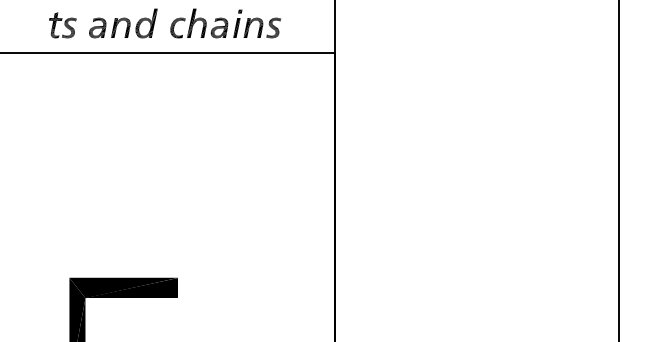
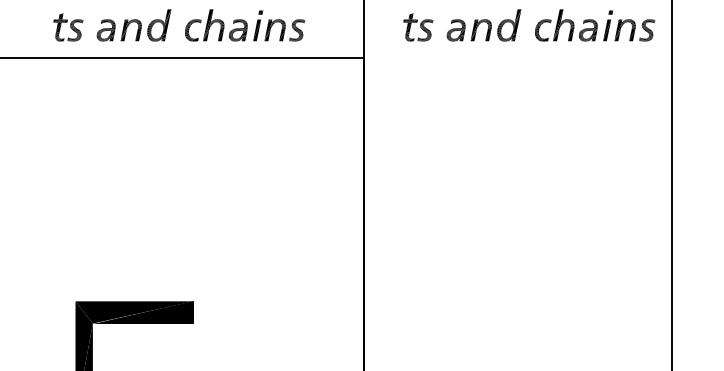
part: (493, 25) -> (535, 27), added

